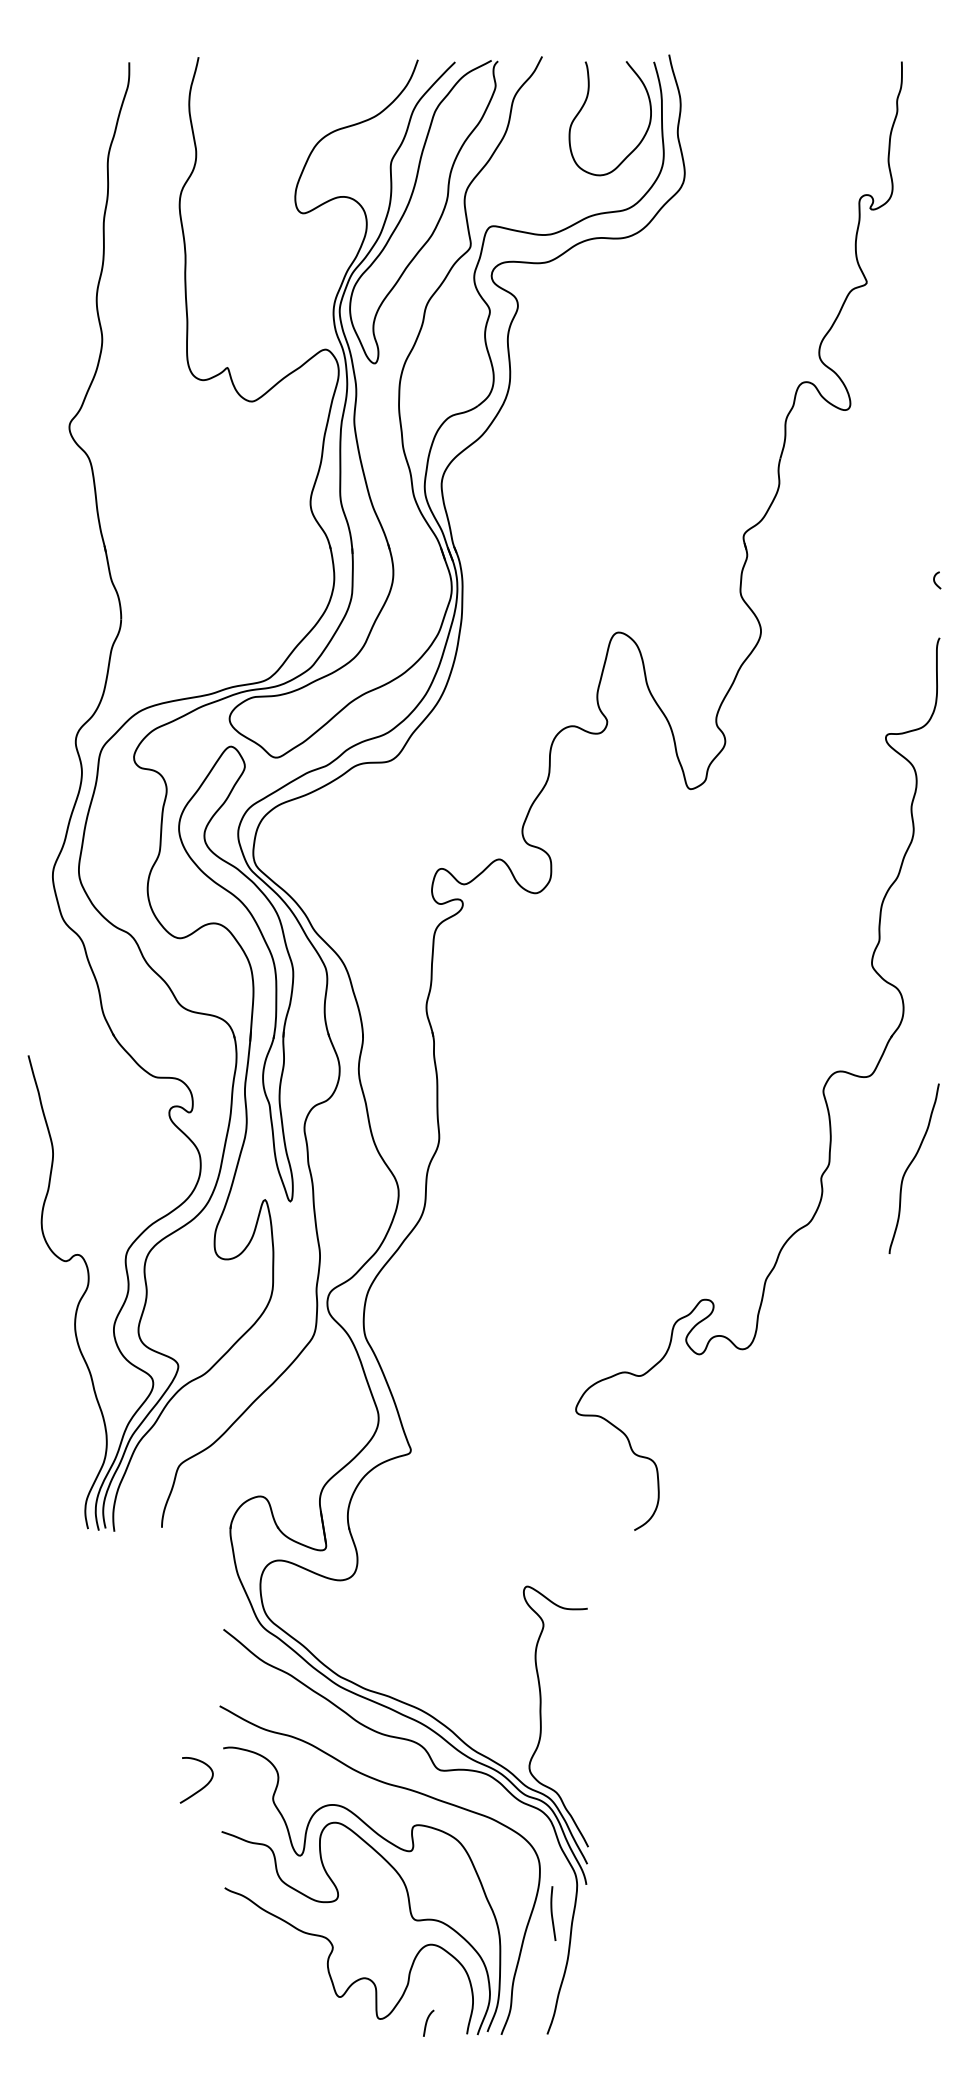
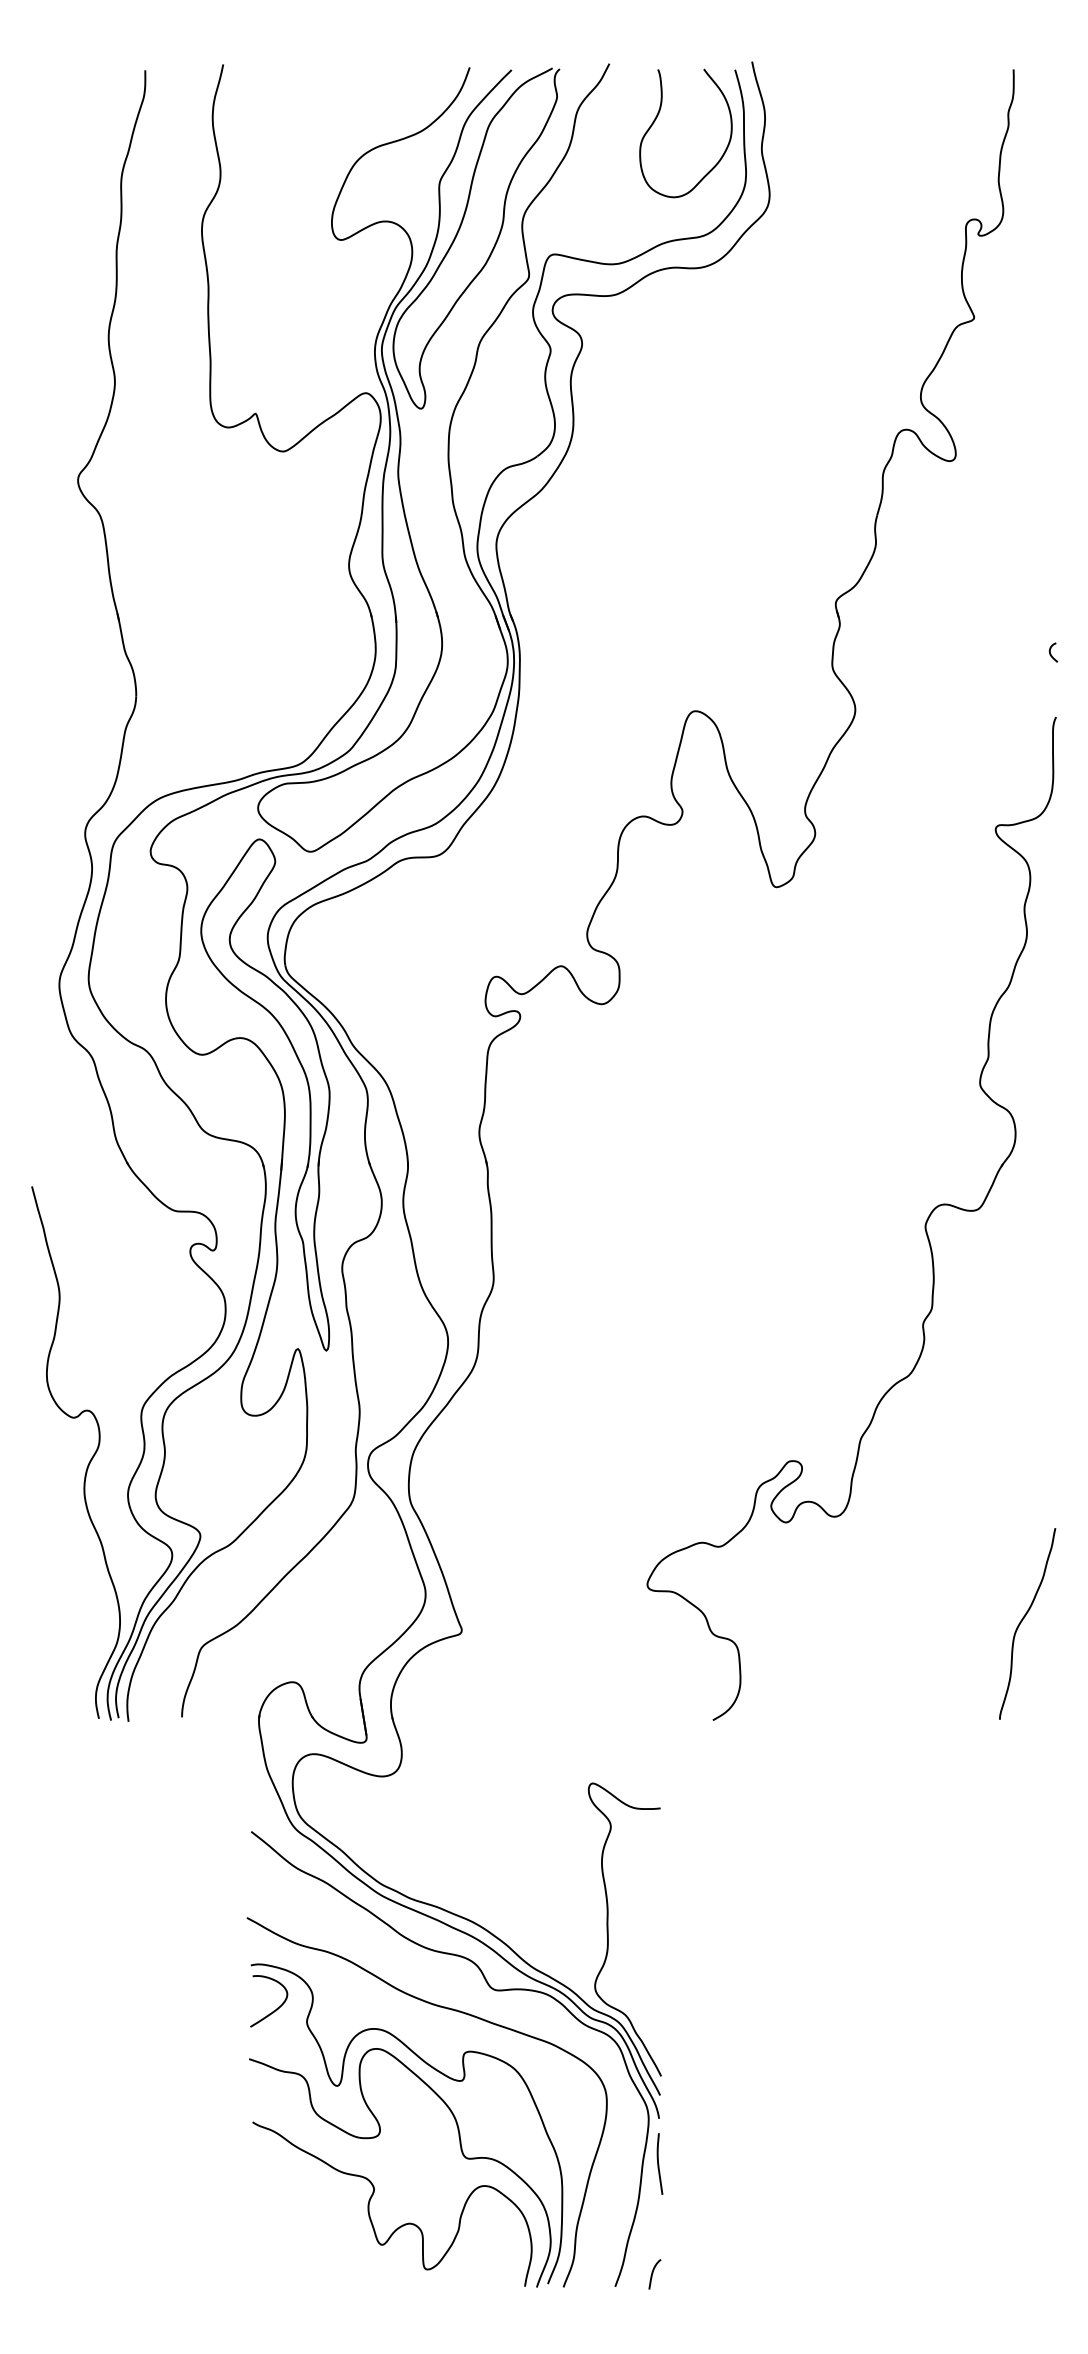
curve: (909, 1166) -> (1022, 1621), moved
curve: (200, 1788) -> (273, 2010), moved
curve: (552, 1913) -> (658, 2163), moved
curve: (427, 2022) -> (653, 2273), moved

